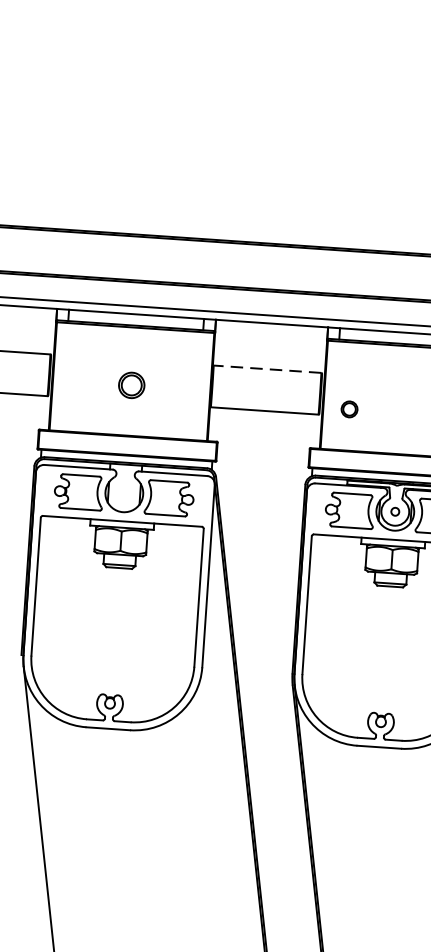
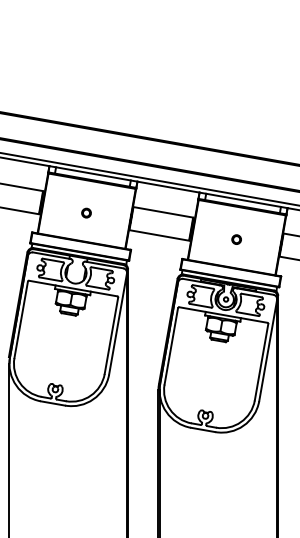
line: (266, 369) -> (162, 212), dashed -> solid
part: (131, 384) -> (86, 212), size x0.62
part: (349, 409) -> (236, 239), moved

